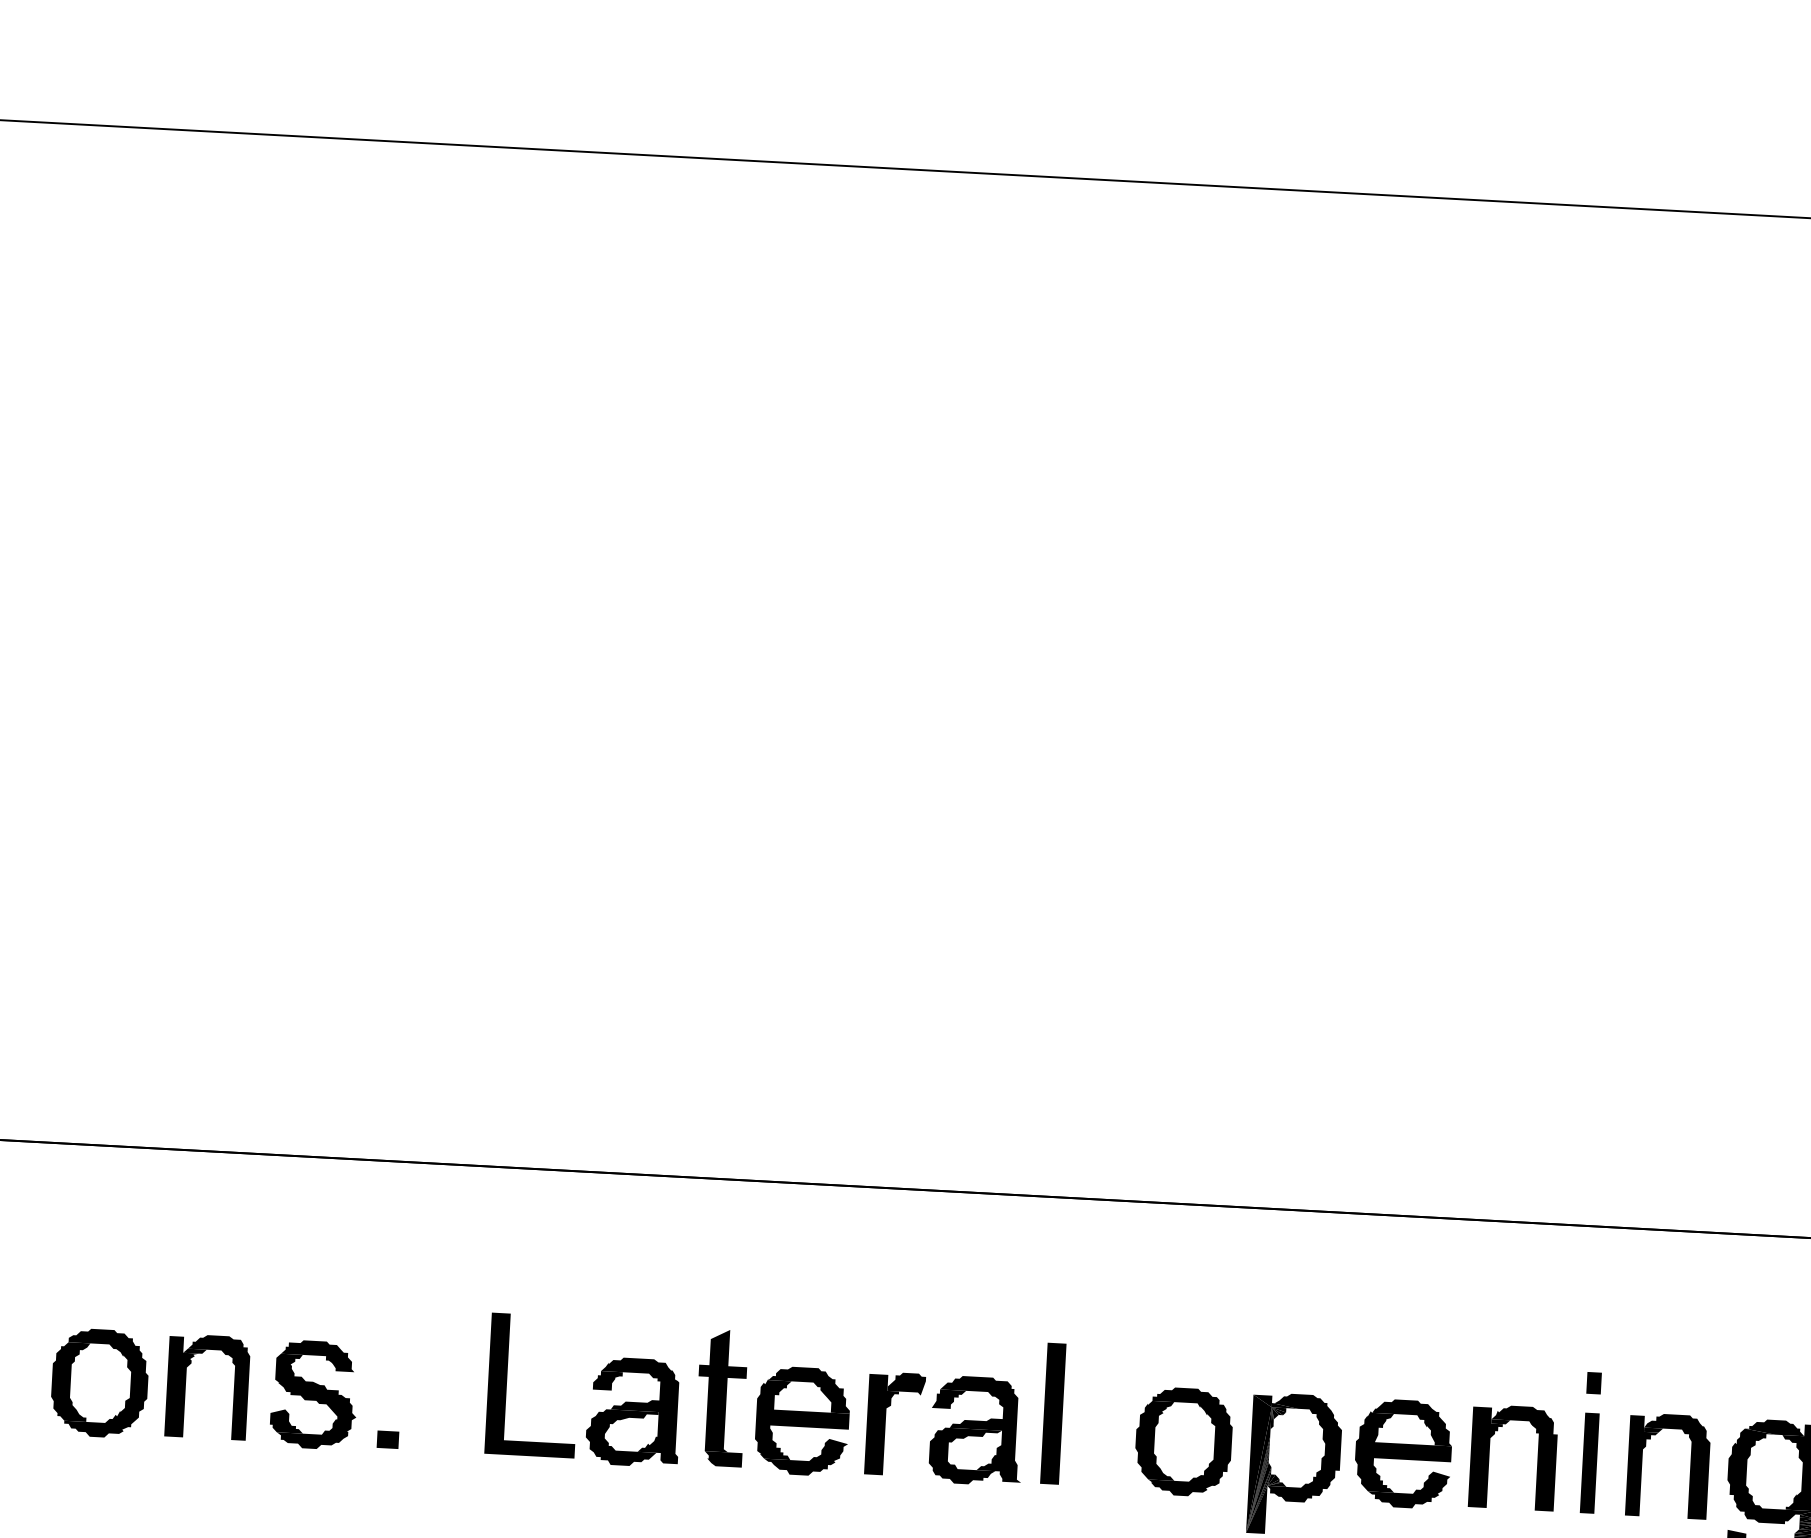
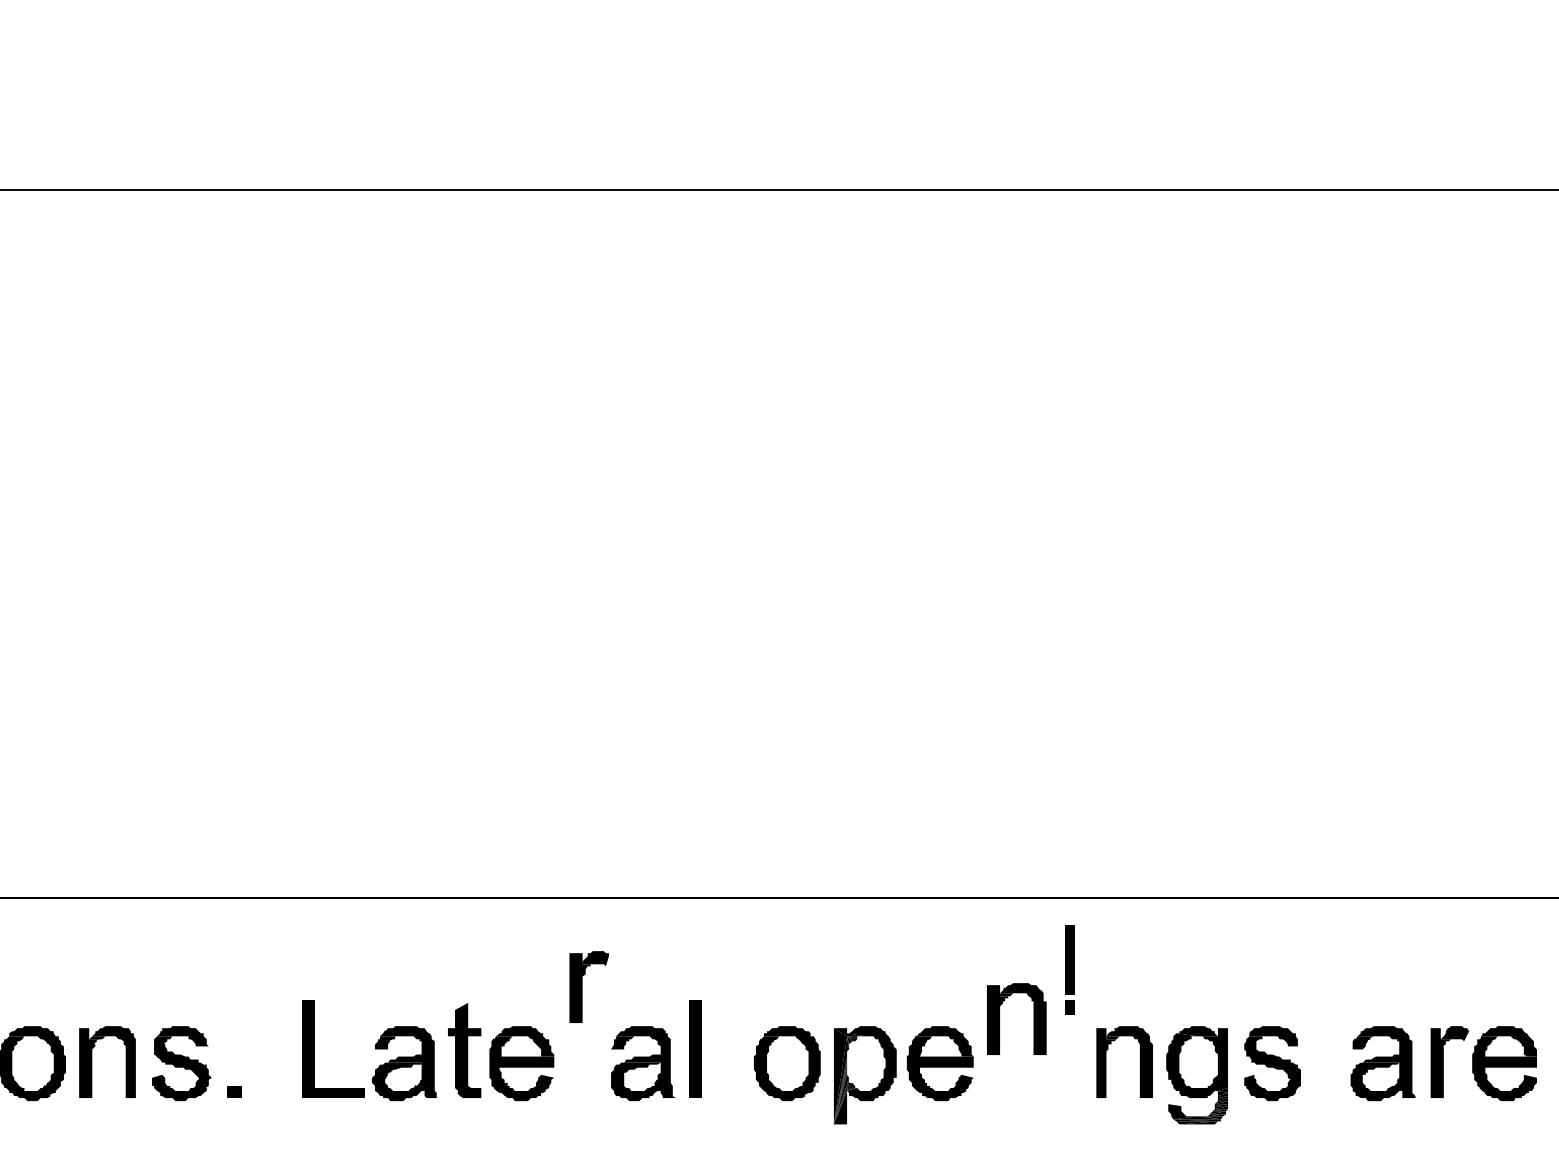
part: (894, 1423) -> (588, 986), moved
part: (1488, 1455) -> (999, 1018), moved
part: (1589, 1462) -> (1069, 959), moved

